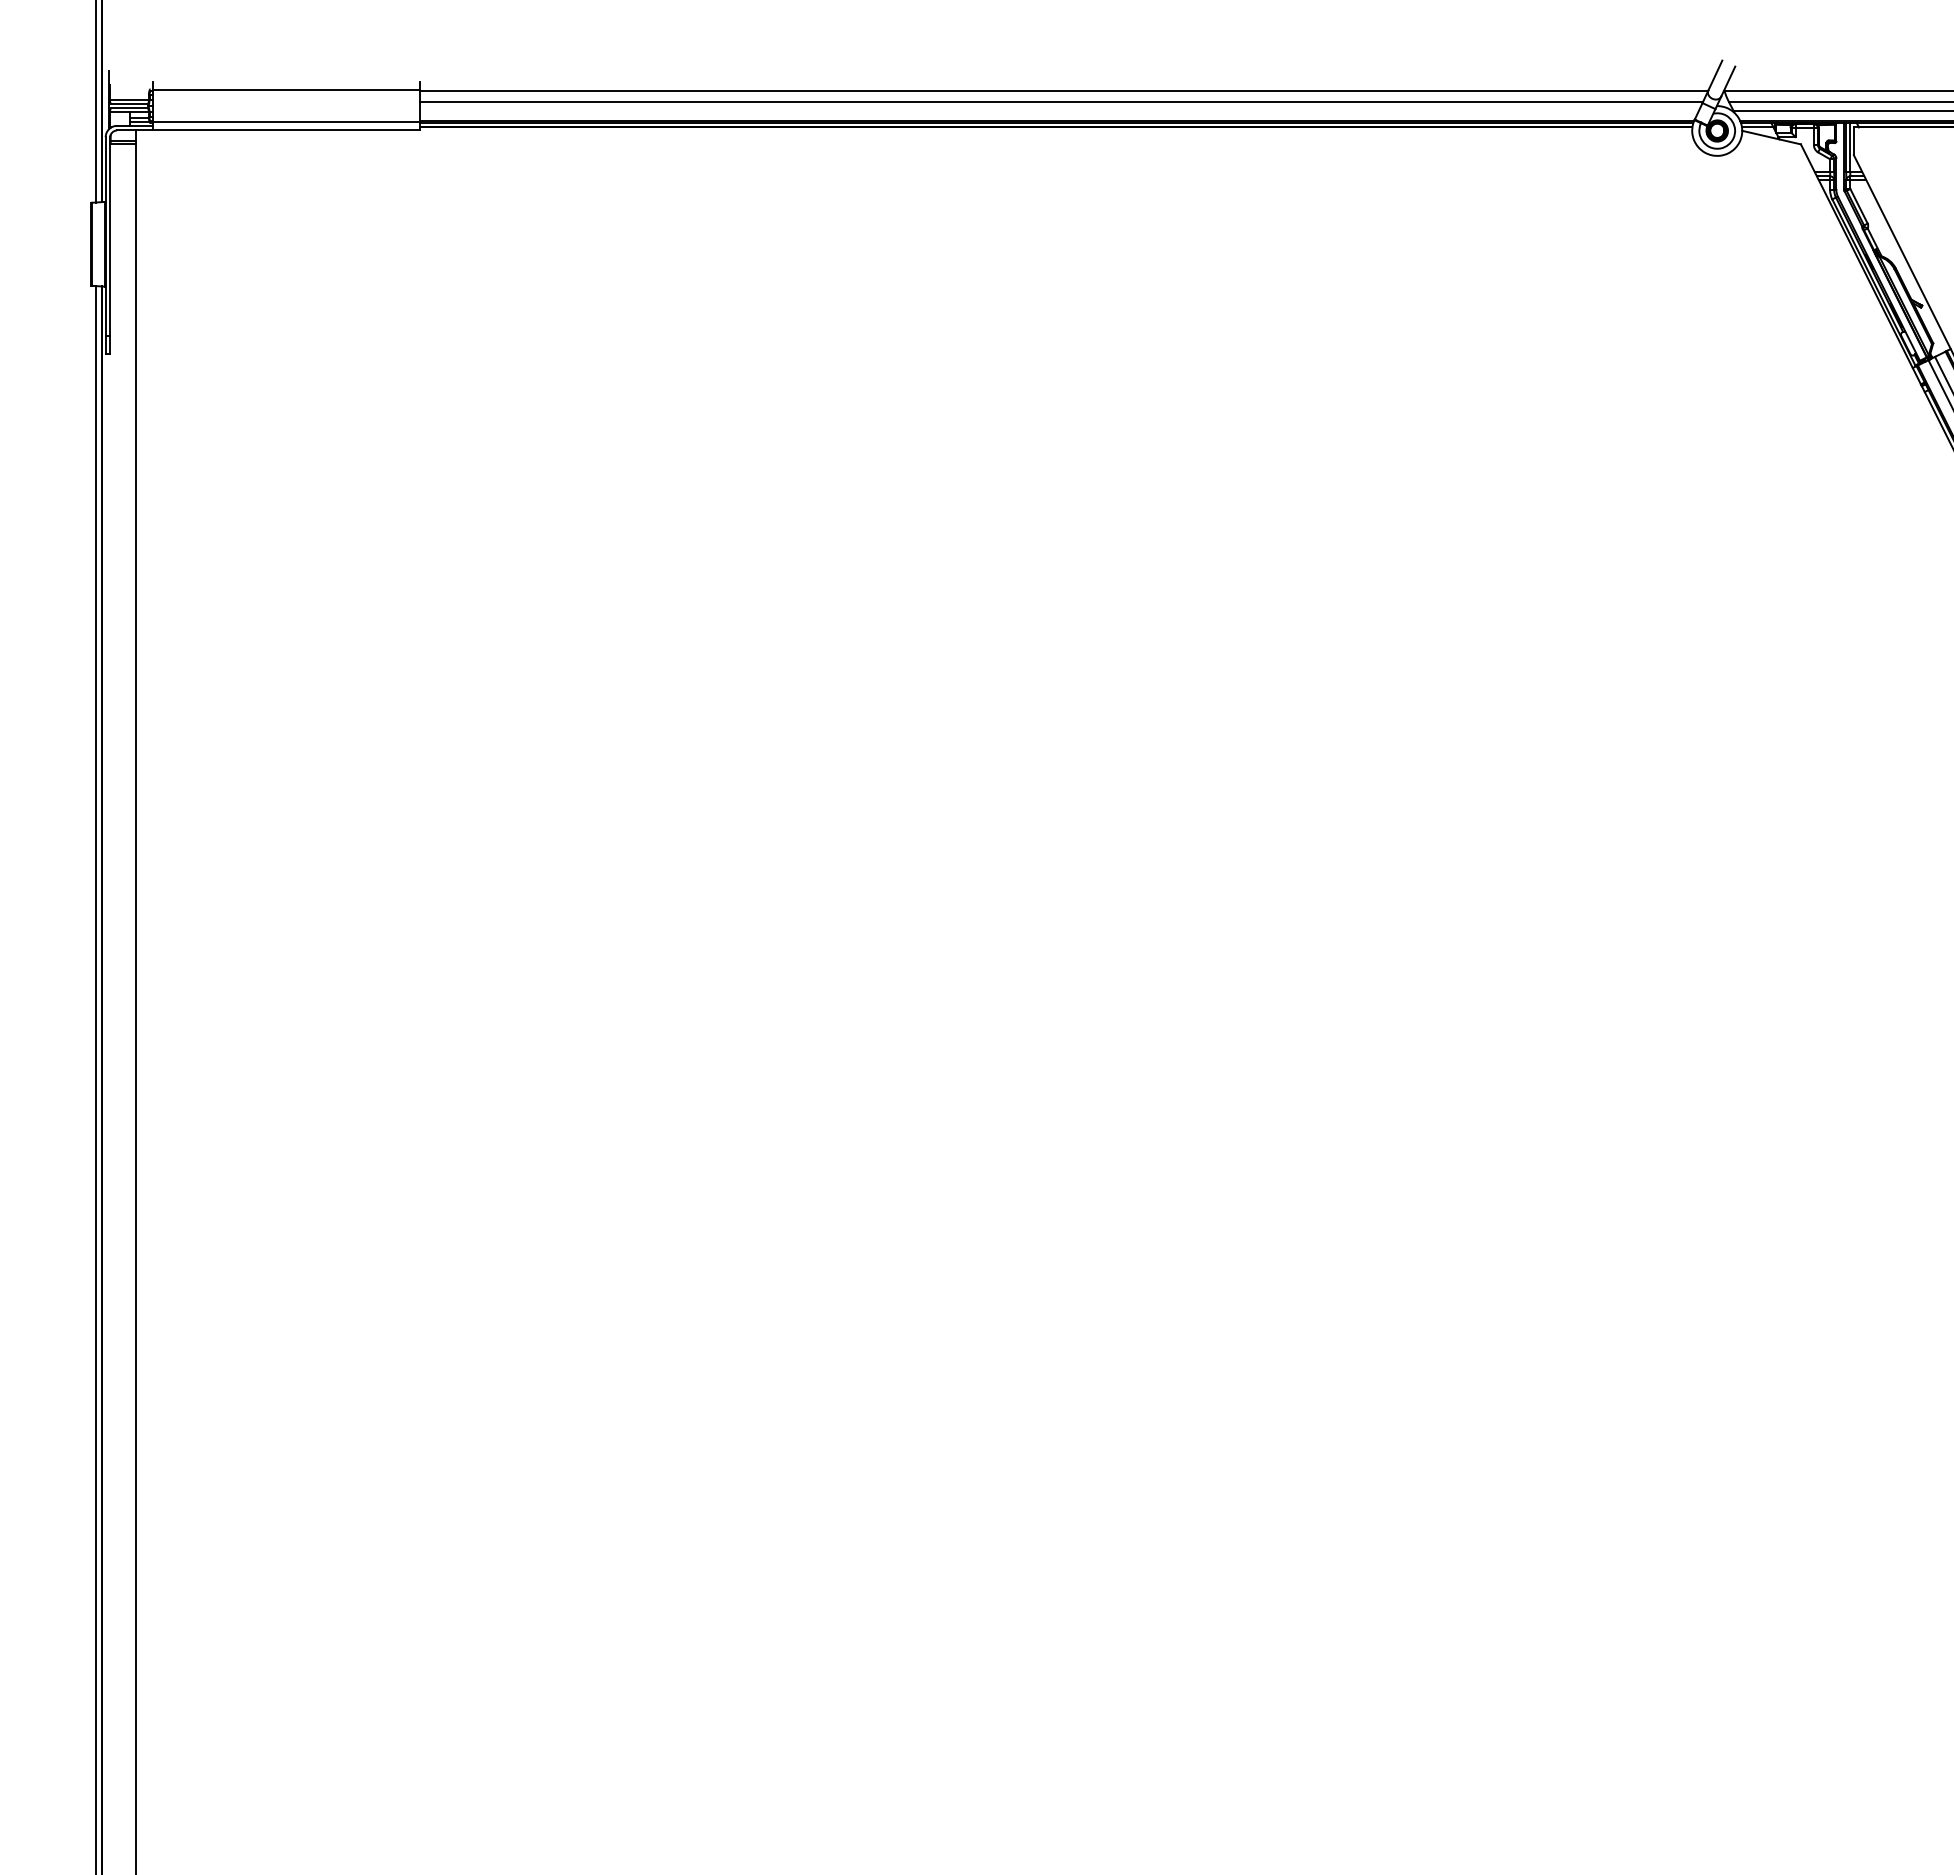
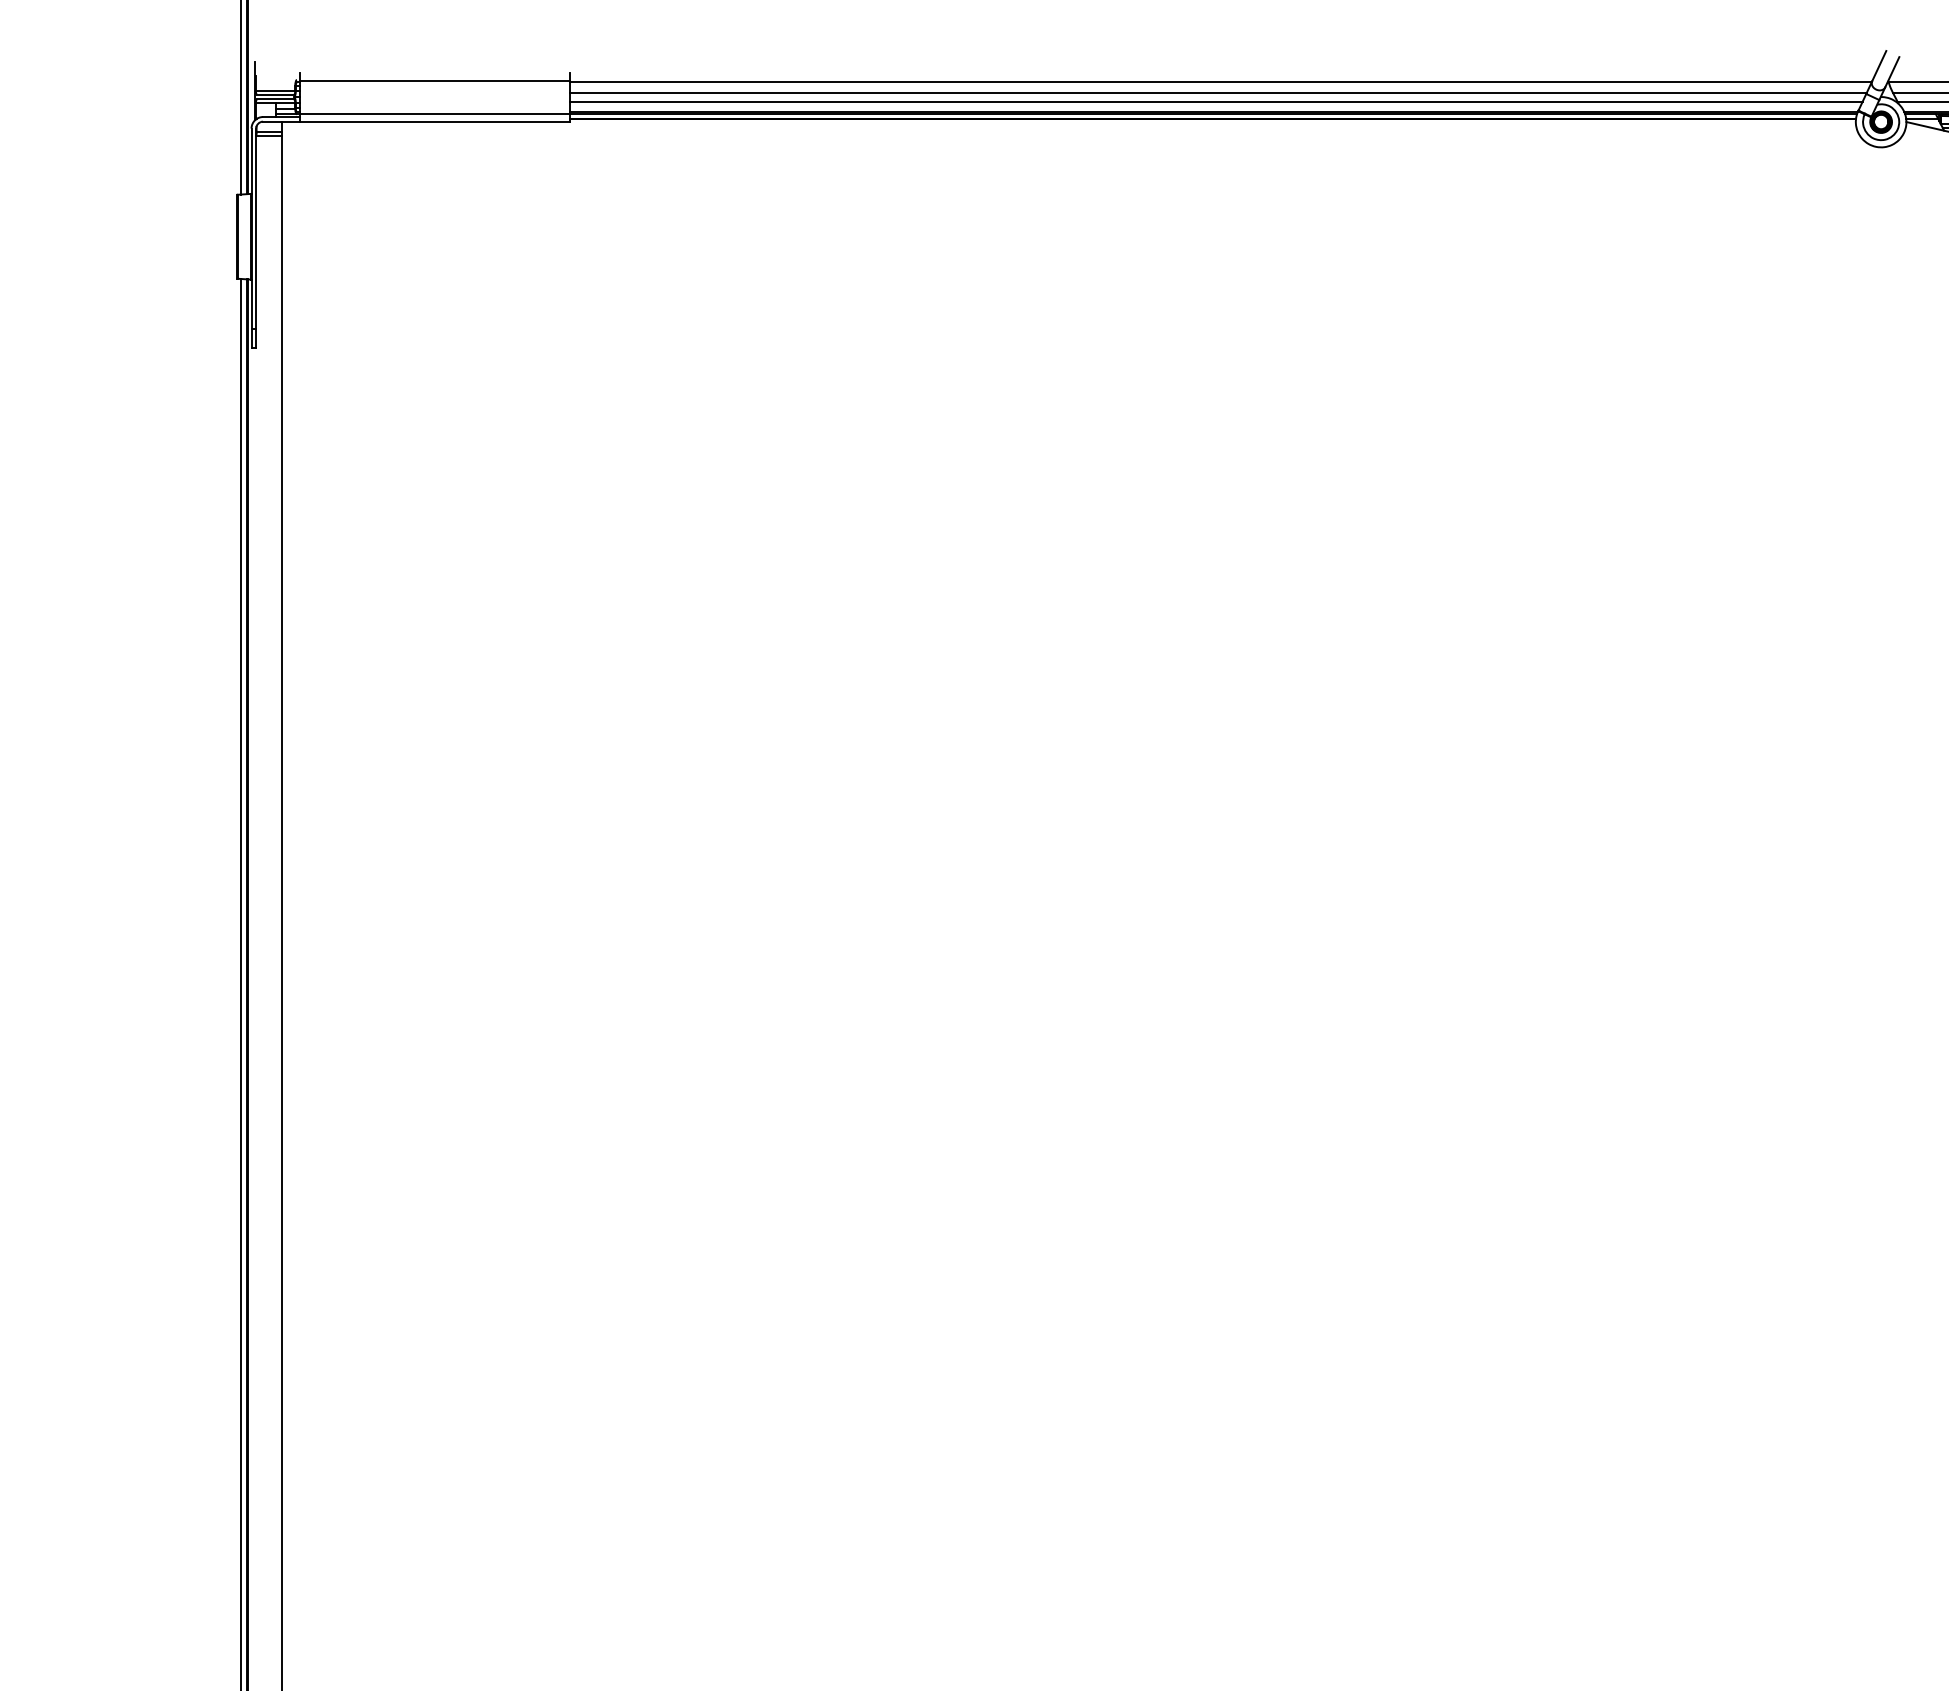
line: (1059, 110) -> (1216, 101), added

